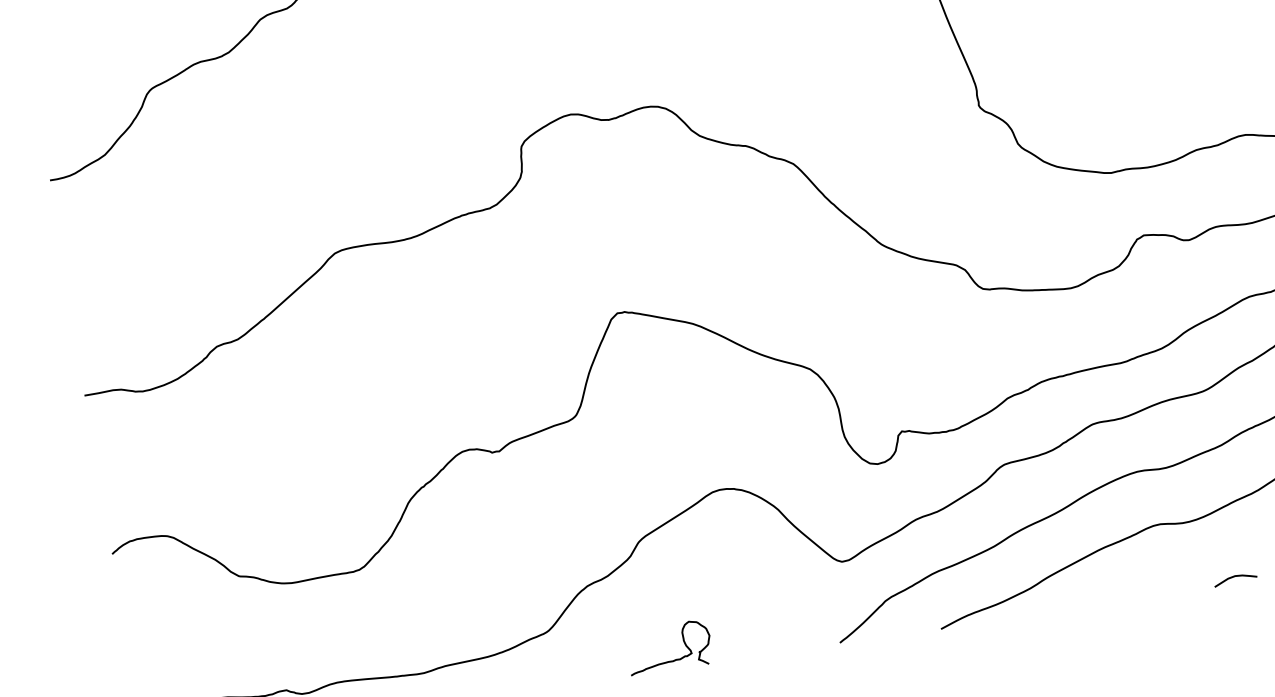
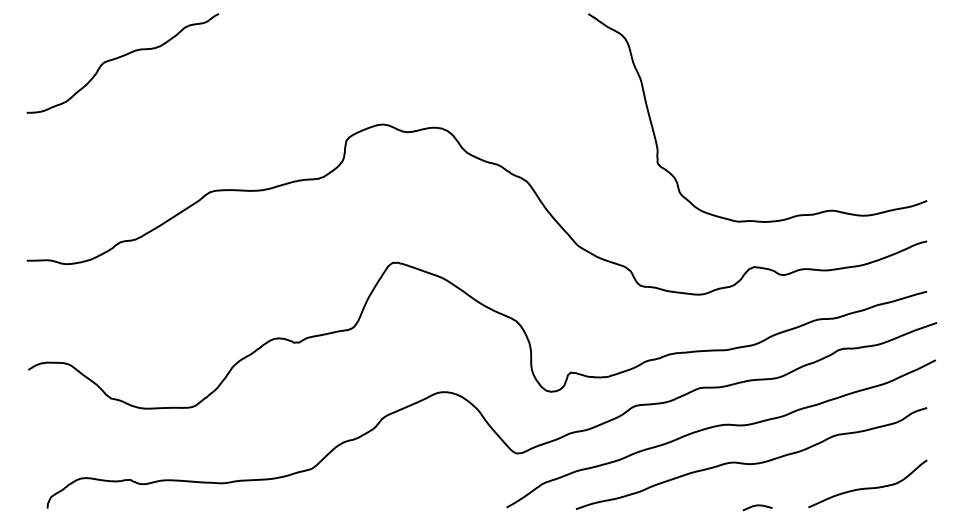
curve: (1235, 577) -> (757, 506), moved
curve: (673, 658) -> (393, 500), removed

